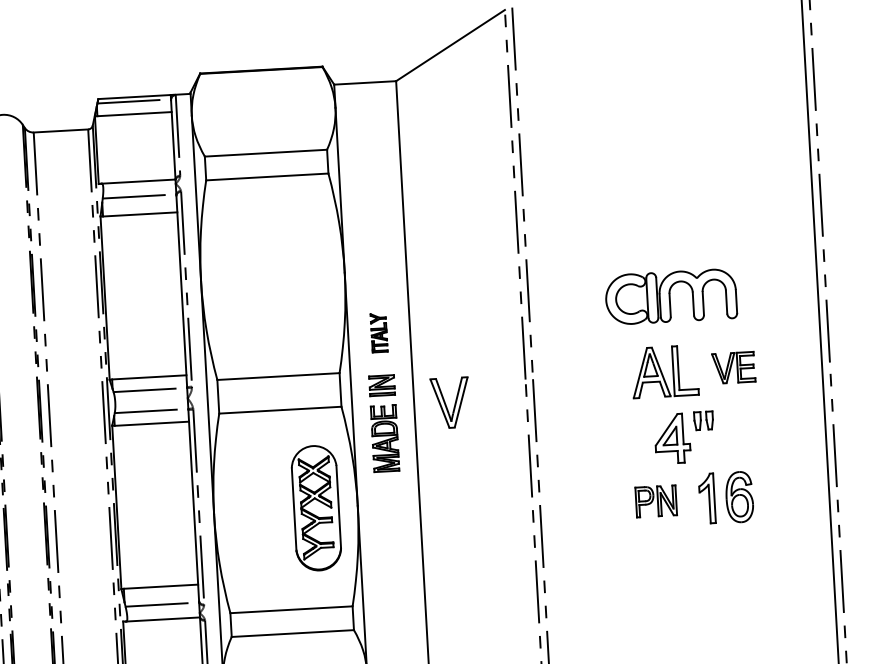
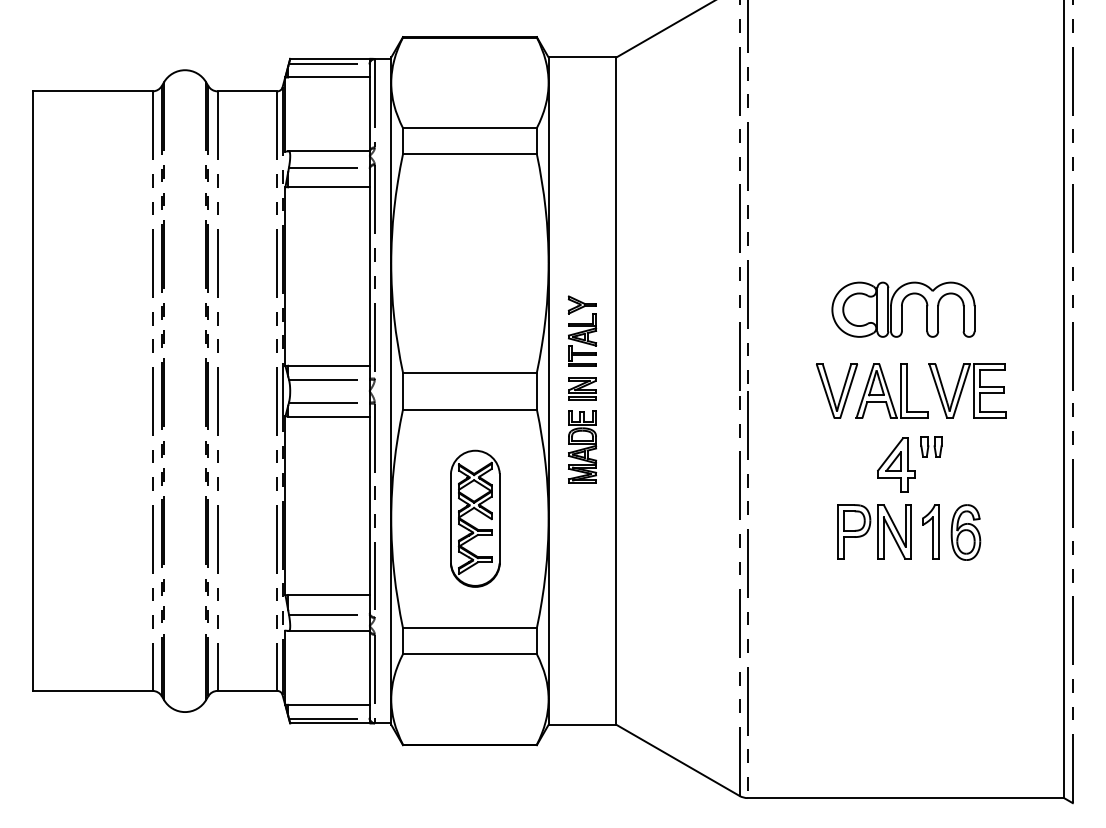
part: (379, 332) -> (582, 330), size x1.67
part: (733, 367) -> (967, 390), size x1.67
part: (450, 402) -> (837, 390), moved
part: (656, 500) -> (874, 531), size x1.67
part: (316, 507) -> (475, 518), moved

